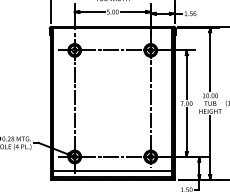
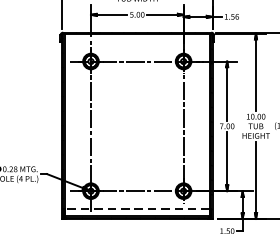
line: (112, 171) -> (136, 208), solid -> dashed

